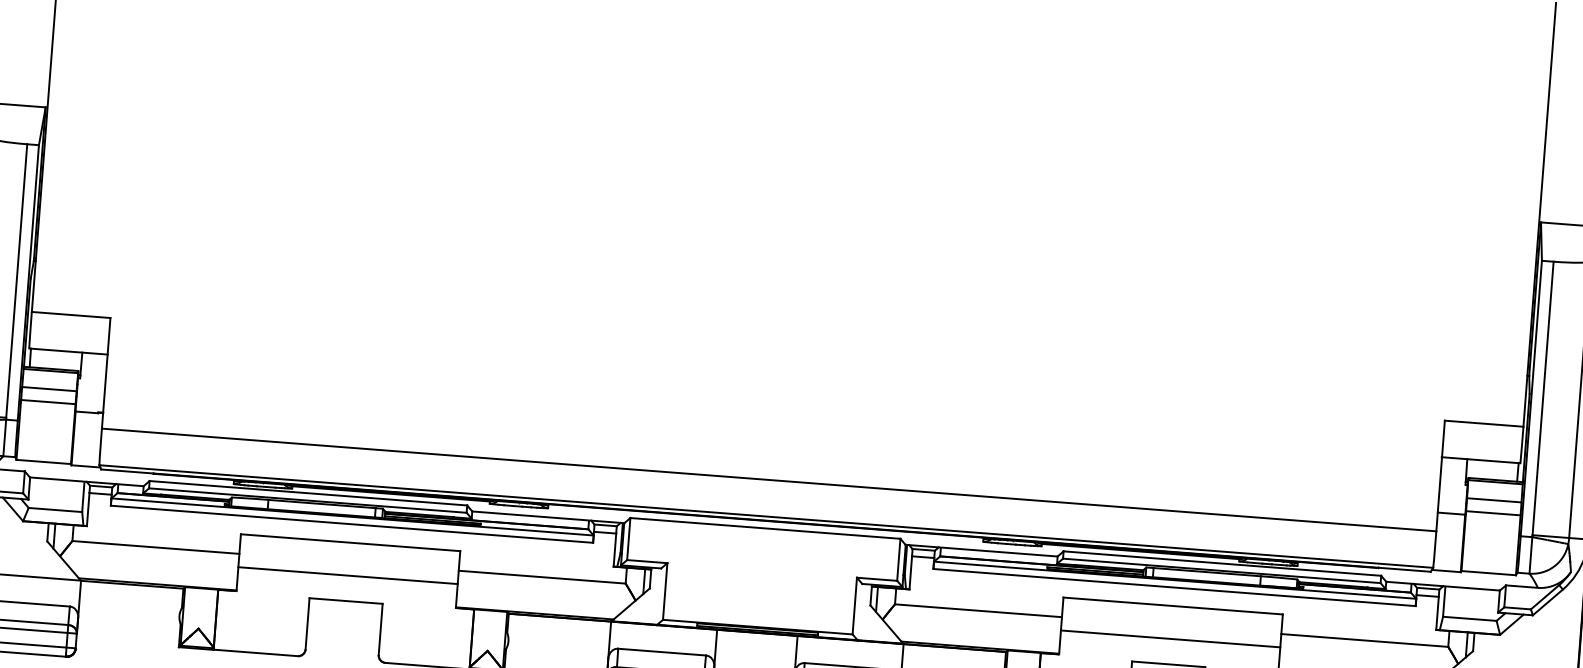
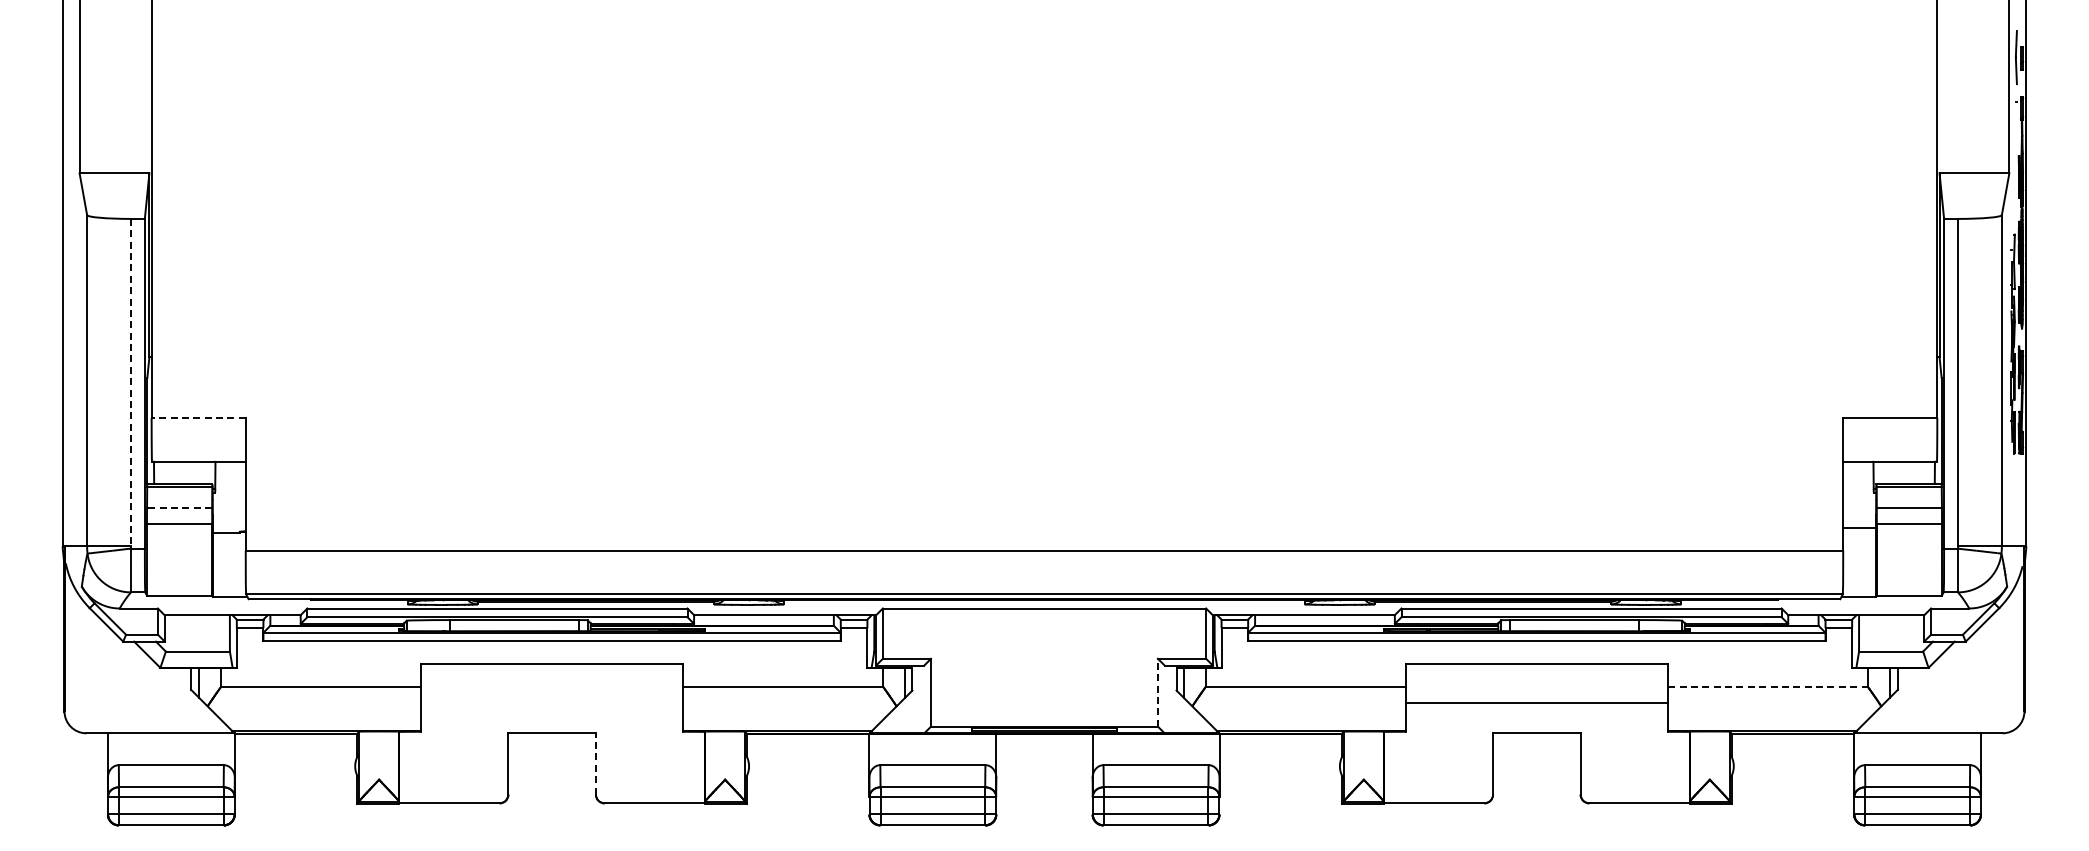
line: (16, 280) -> (130, 382), solid -> dashed
line: (70, 315) -> (198, 418), solid -> dashed
line: (49, 389) -> (179, 508), solid -> dashed
line: (347, 575) -> (551, 702), removed
line: (854, 605) -> (1157, 692), solid -> dashed
line: (380, 629) -> (595, 763), solid -> dashed
line: (1365, 640) -> (1768, 686), solid -> dashed

